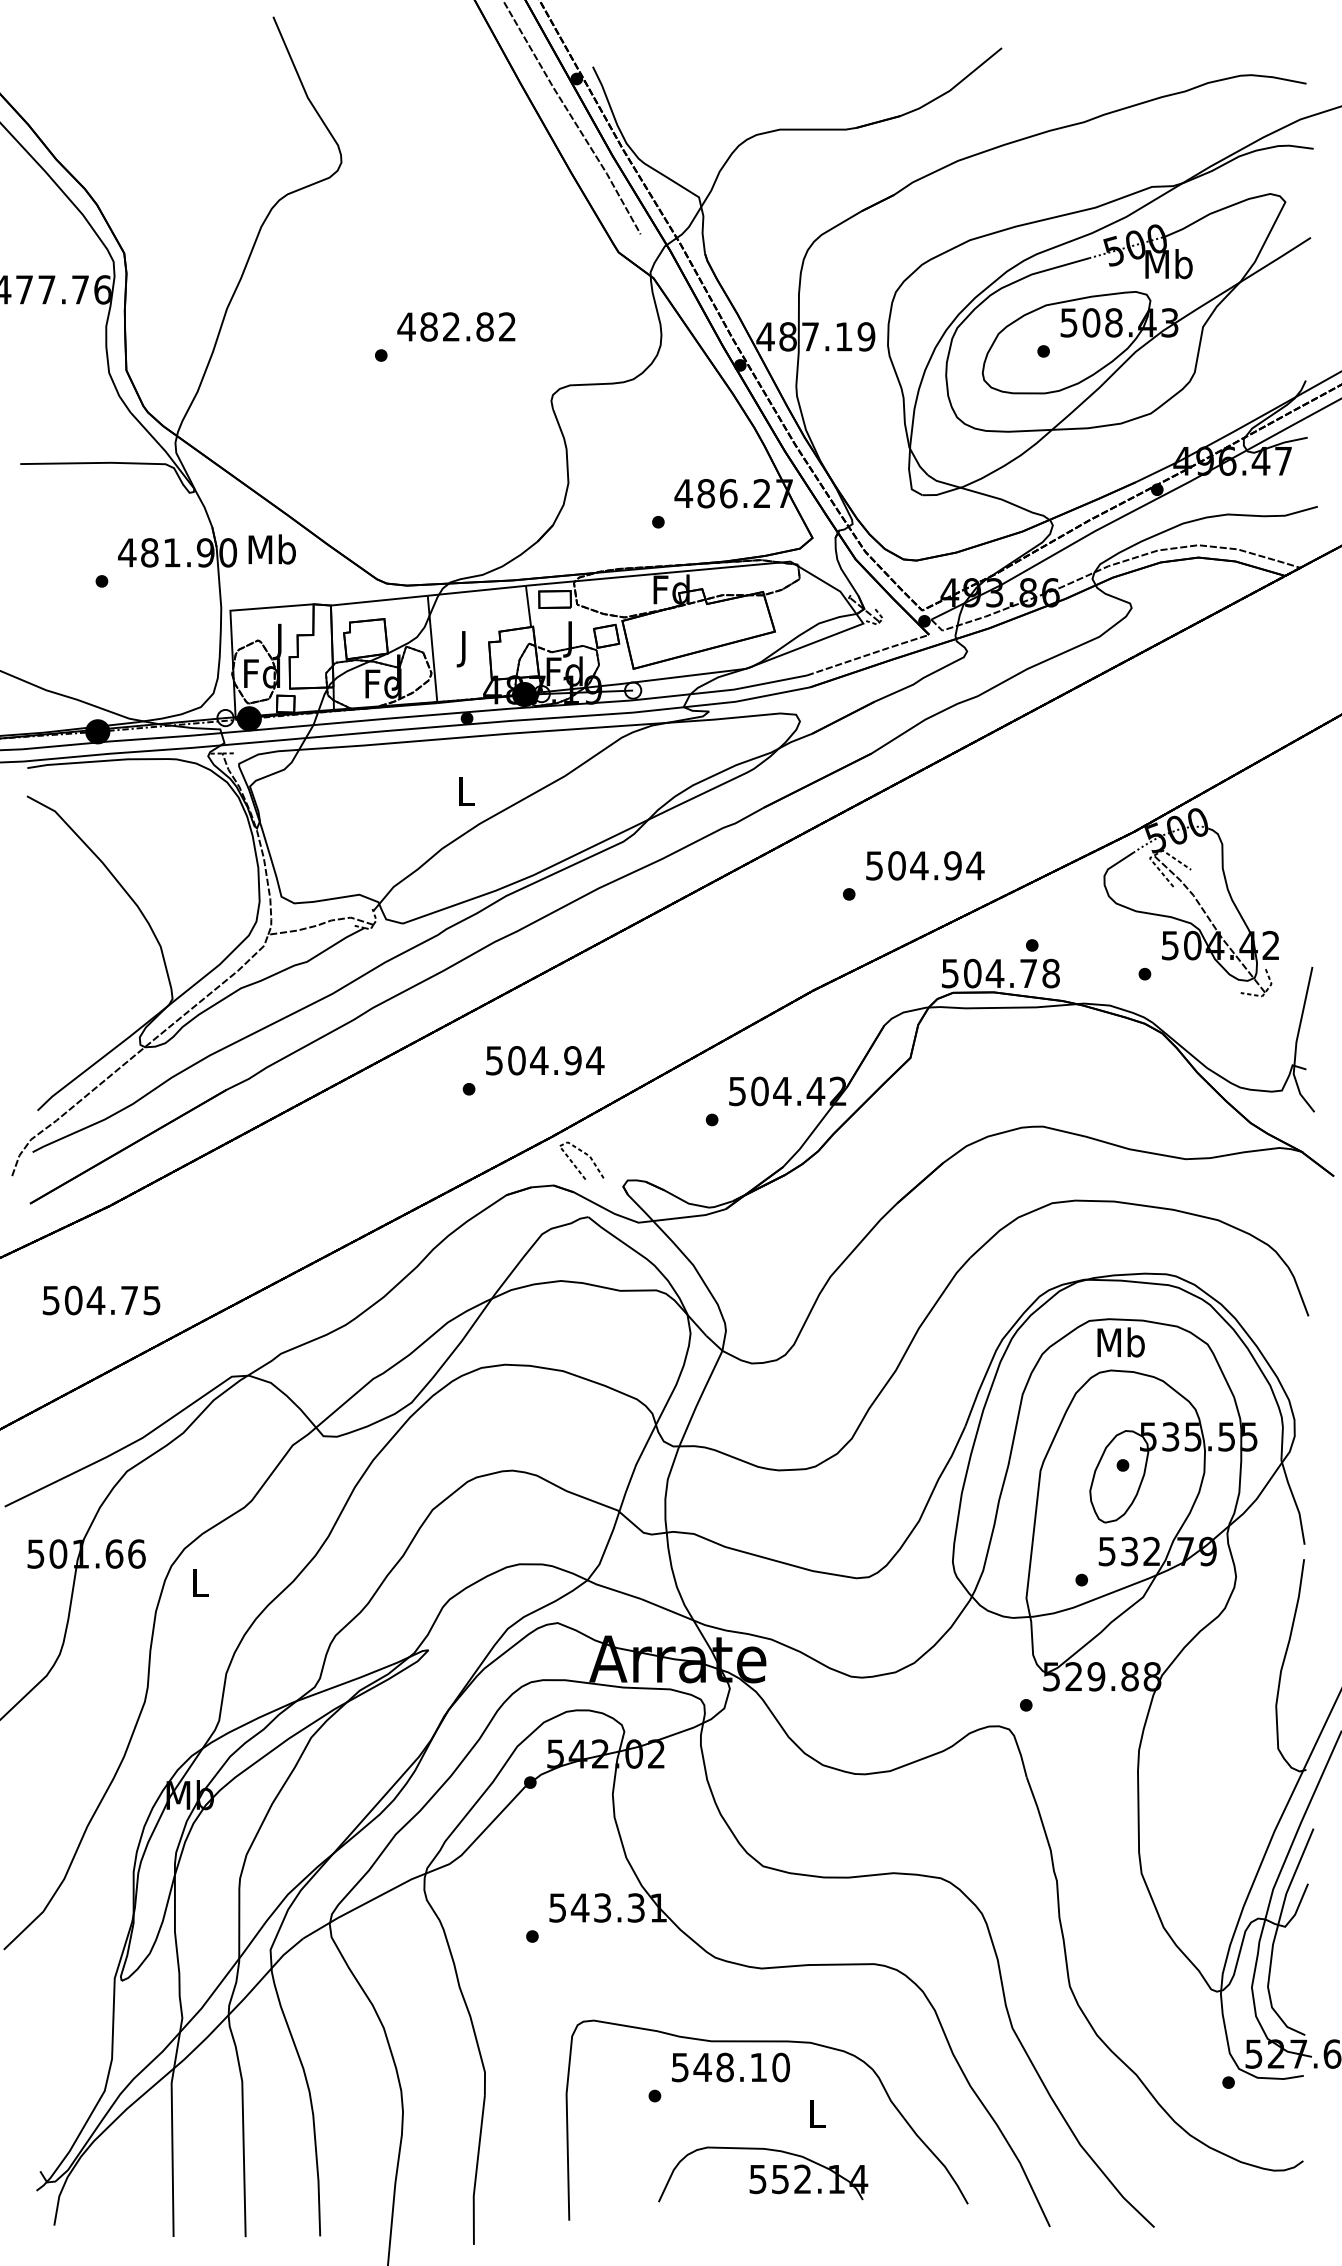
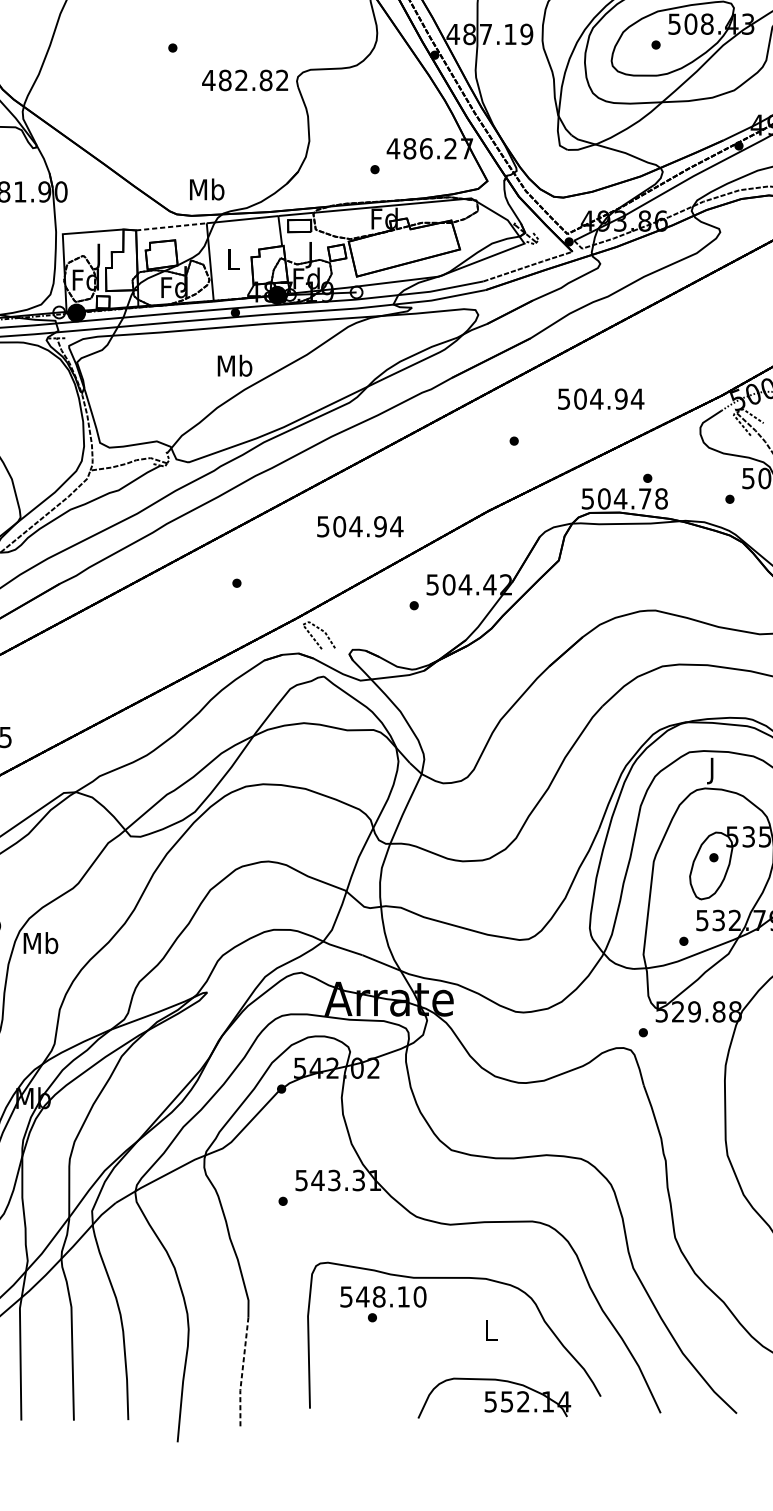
text: (456, 326) -> (245, 80), moved
text: (271, 549) -> (206, 189), moved
line: (379, 600) -> (171, 226), solid -> dashed
text: (464, 649) -> (233, 262), J -> L
text: (466, 791) -> (235, 366), L -> Mb
text: (925, 865) -> (601, 398), moved
text: (545, 1060) -> (360, 526), moved
text: (1120, 1345) -> (712, 770), Mb -> J
text: (200, 1582) -> (40, 943), L -> Mb
text: (730, 2067) -> (383, 1296), moved
line: (476, 2170) -> (242, 1372), solid -> dashed
part: (763, 2174) -> (494, 1398), moved

